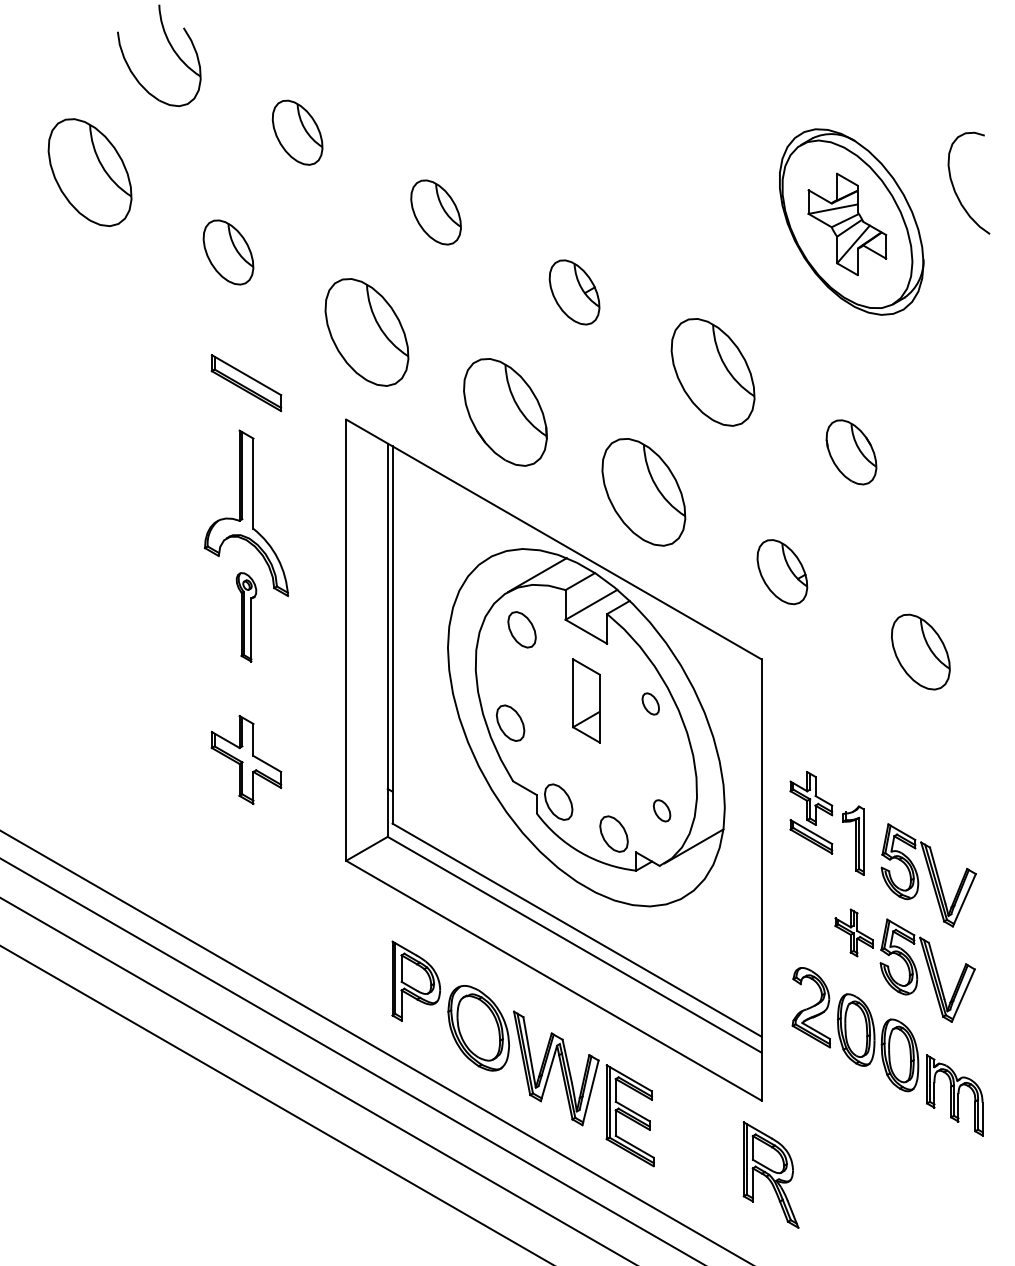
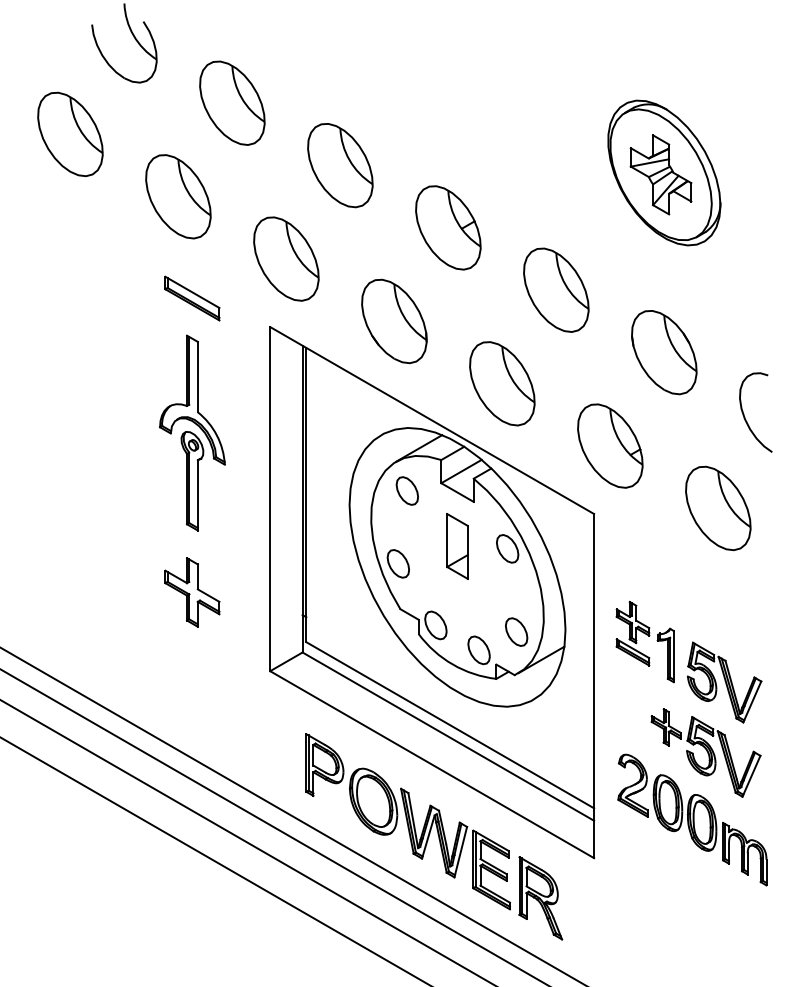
part: (297, 132) -> (232, 103), size x1.67
curve: (954, 186) -> (744, 415), moved
part: (435, 212) -> (339, 165), size x1.67
part: (228, 252) -> (178, 196), size x1.67
part: (574, 292) -> (448, 227), size x1.67
part: (851, 452) -> (664, 352), size x1.67
part: (782, 571) -> (610, 445), size x1.67
part: (246, 617) -> (192, 481), size x1.43
part: (920, 651) -> (718, 507), size x1.43
part: (650, 703) -> (507, 548), size x1.67
part: (661, 810) -> (516, 631), size x1.67
part: (770, 1174) -> (540, 897), moved

